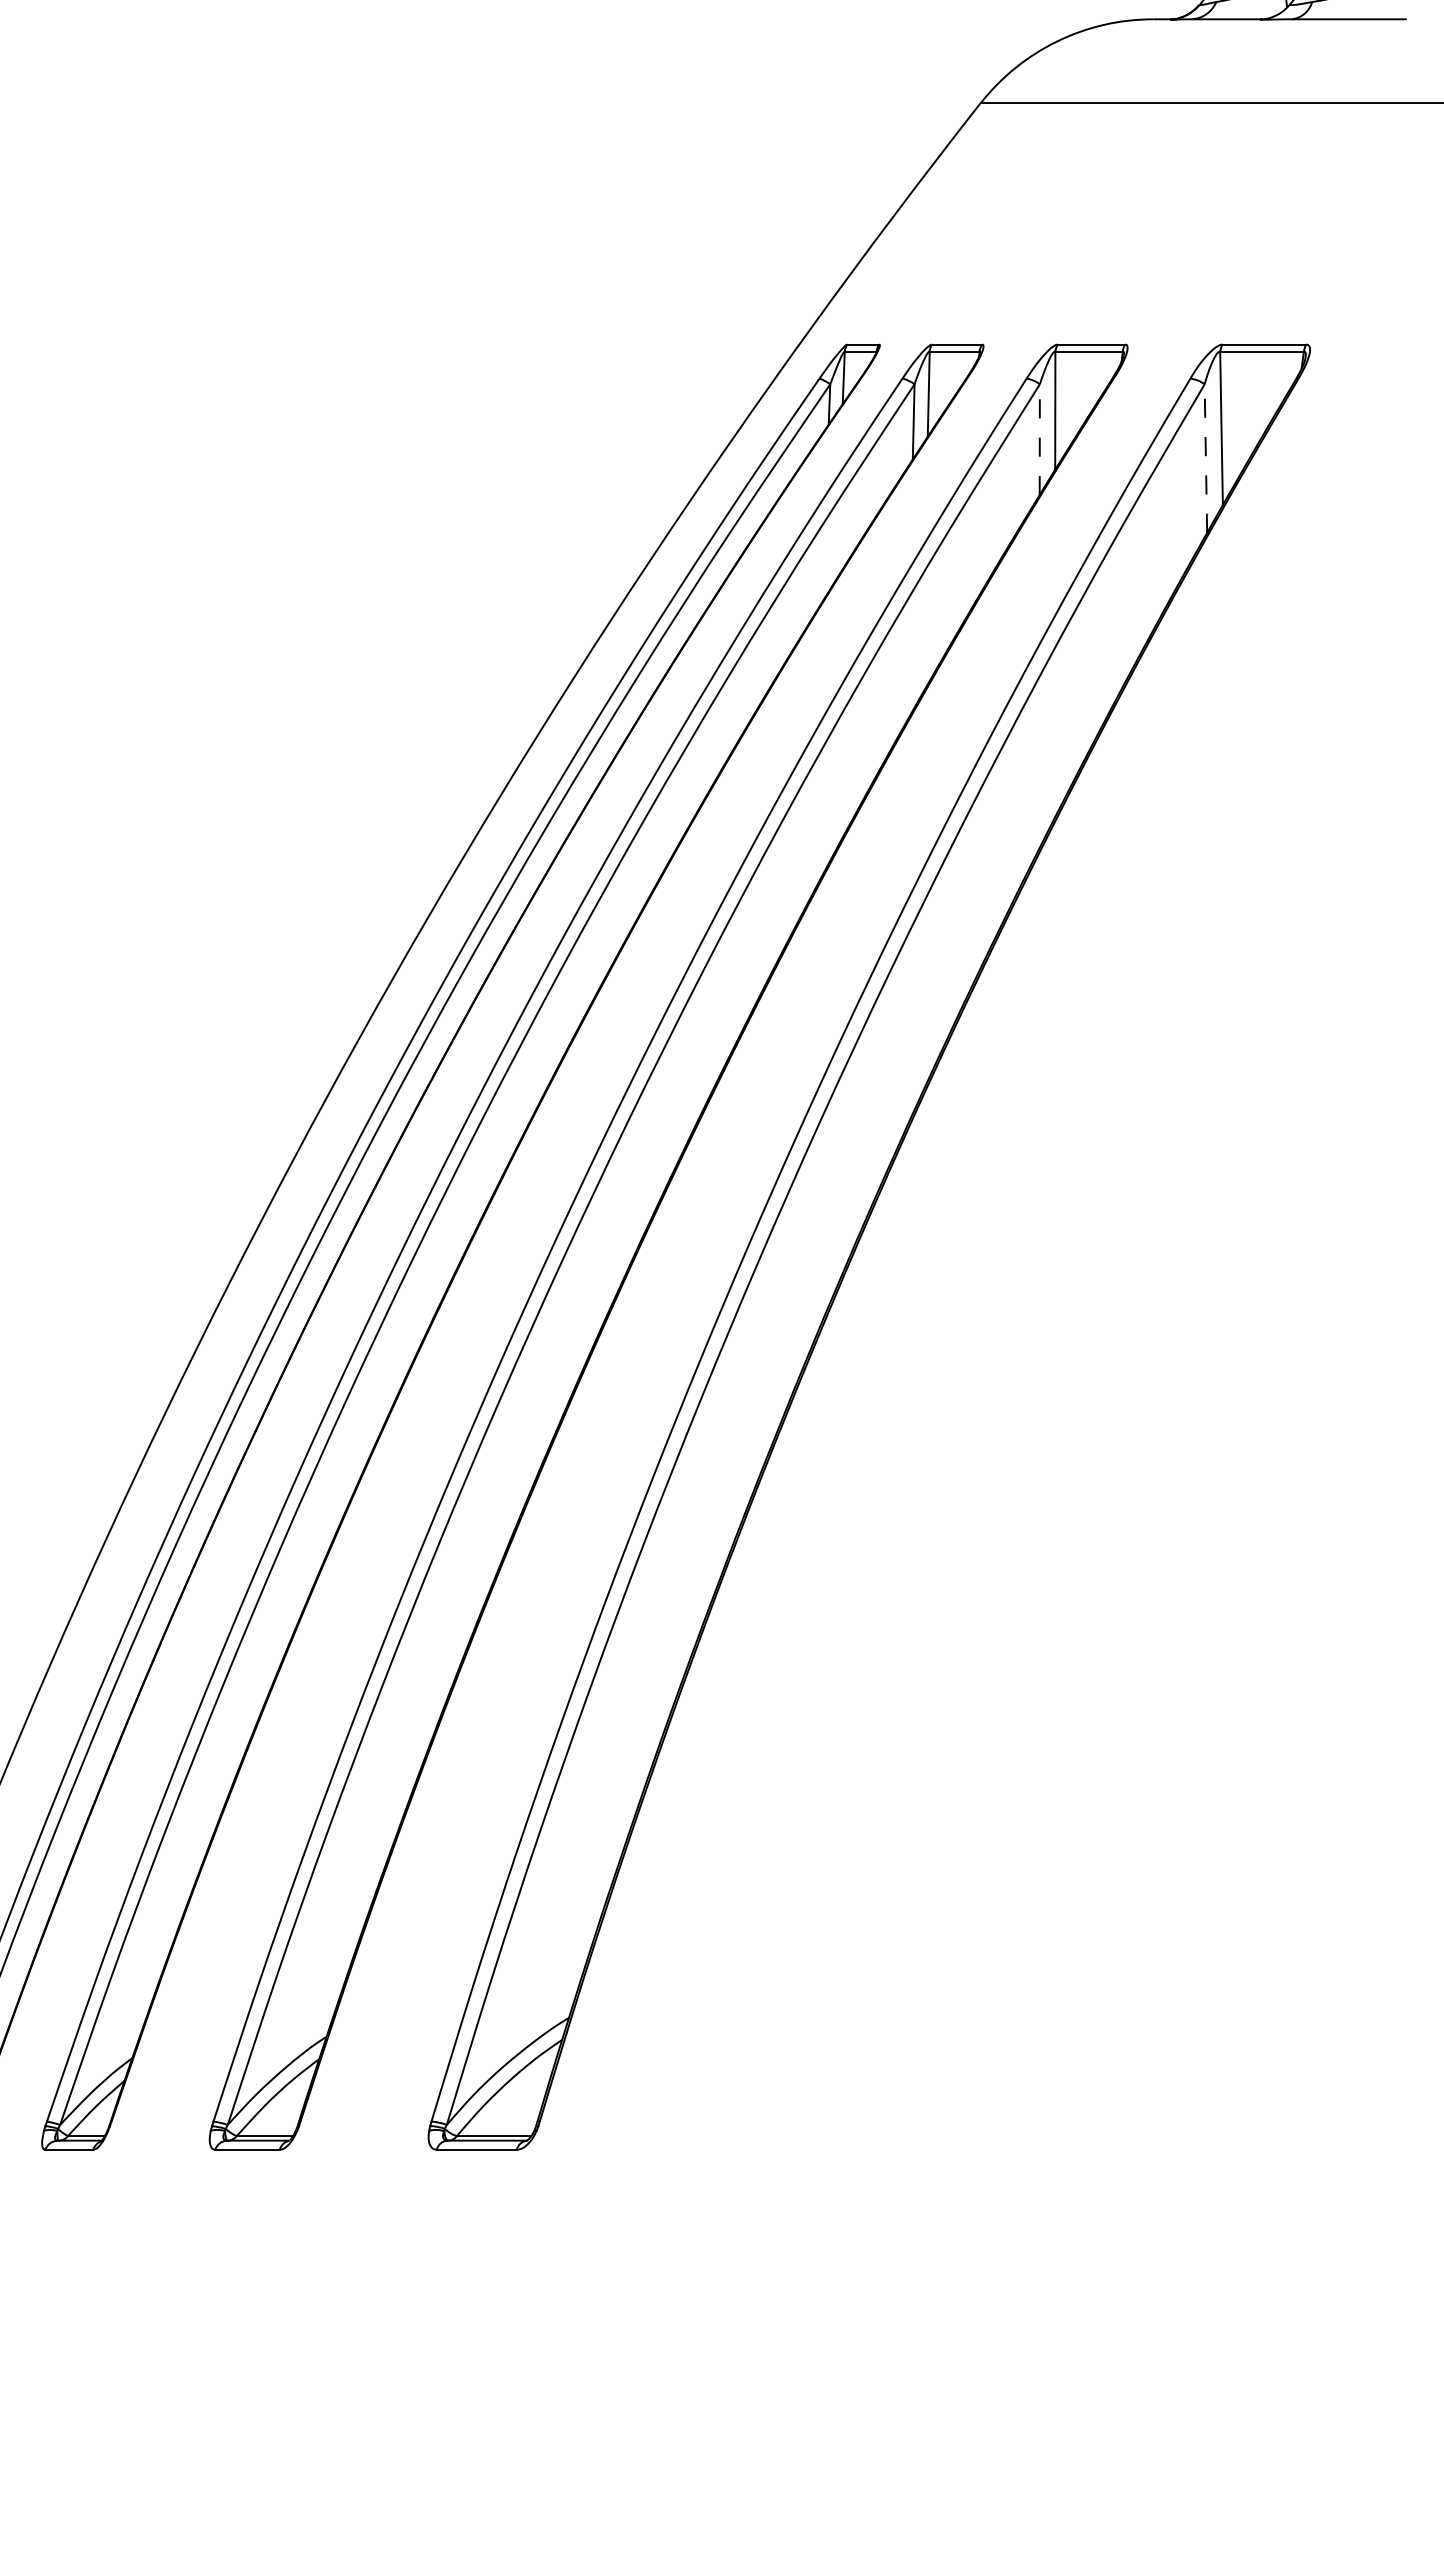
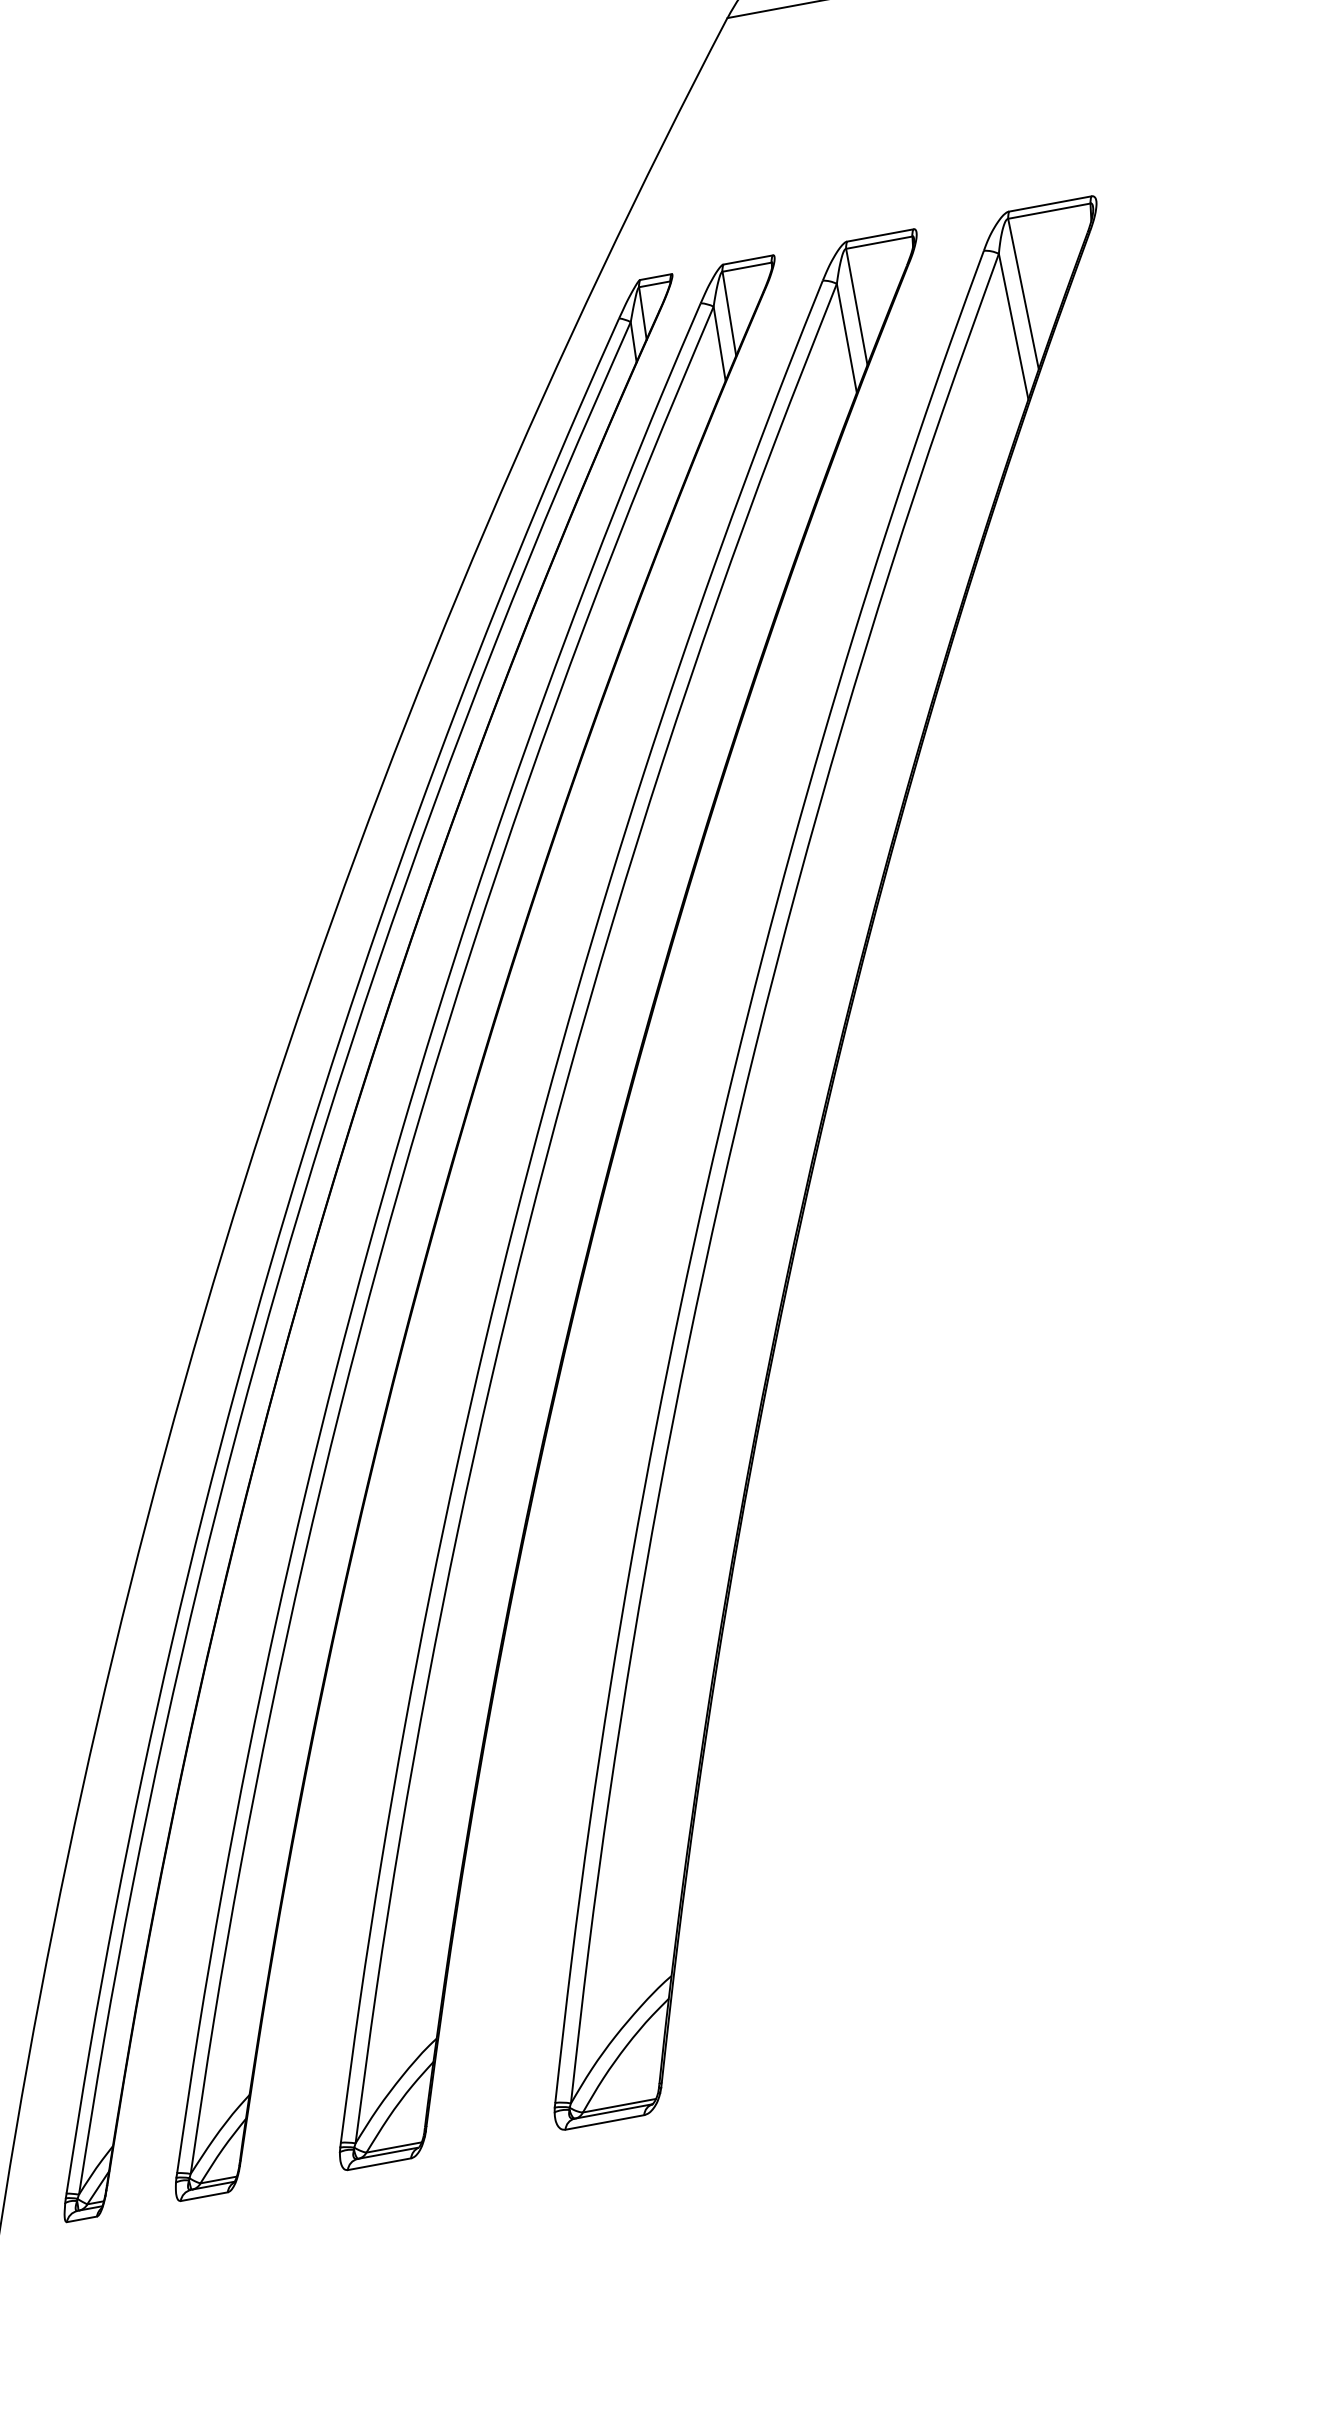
line: (1039, 439) -> (846, 338), dashed -> solid
line: (1205, 458) -> (1013, 326), dashed -> solid

